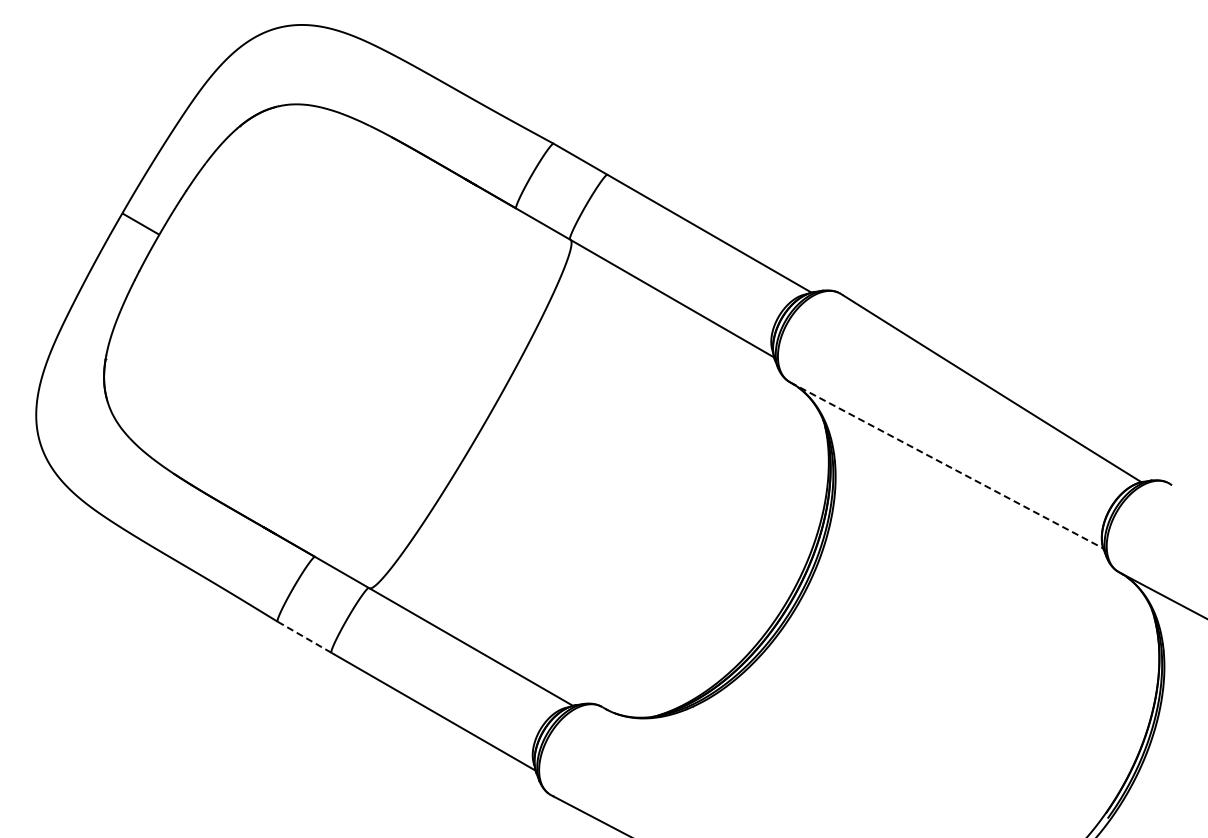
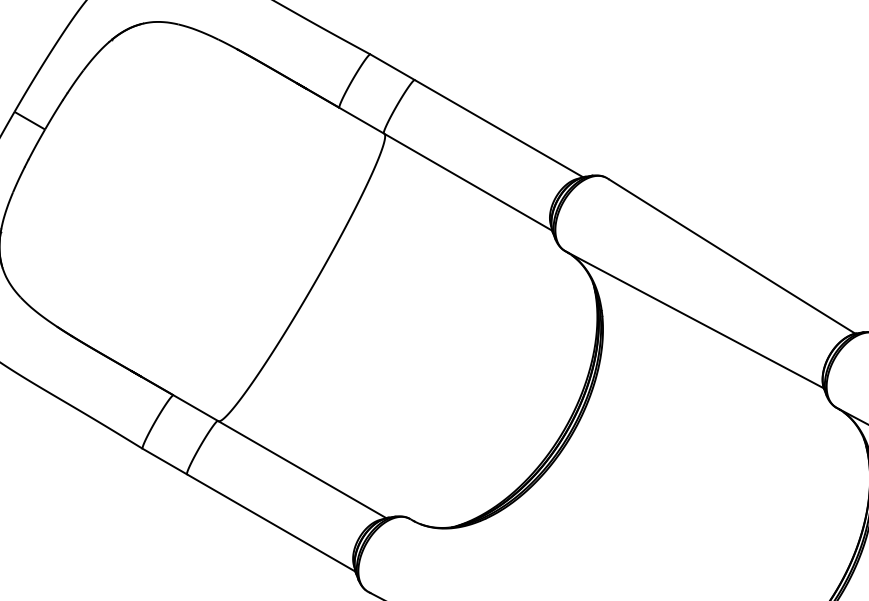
line: (947, 465) -> (695, 319), dashed -> solid
line: (305, 637) -> (165, 461), dashed -> solid

